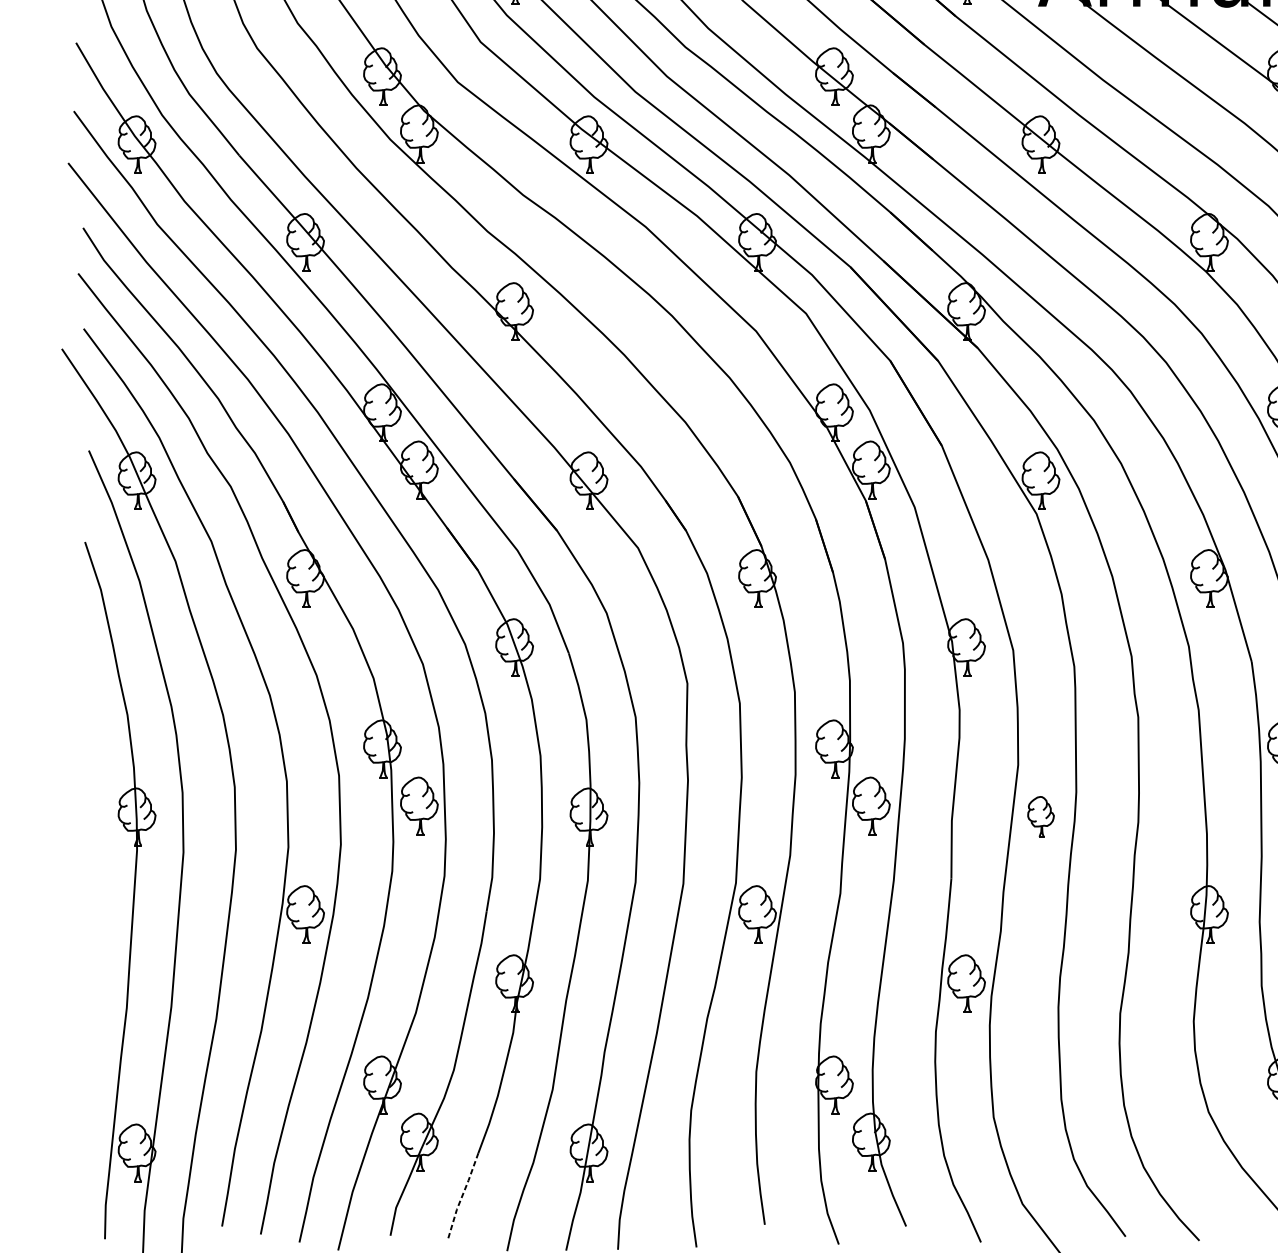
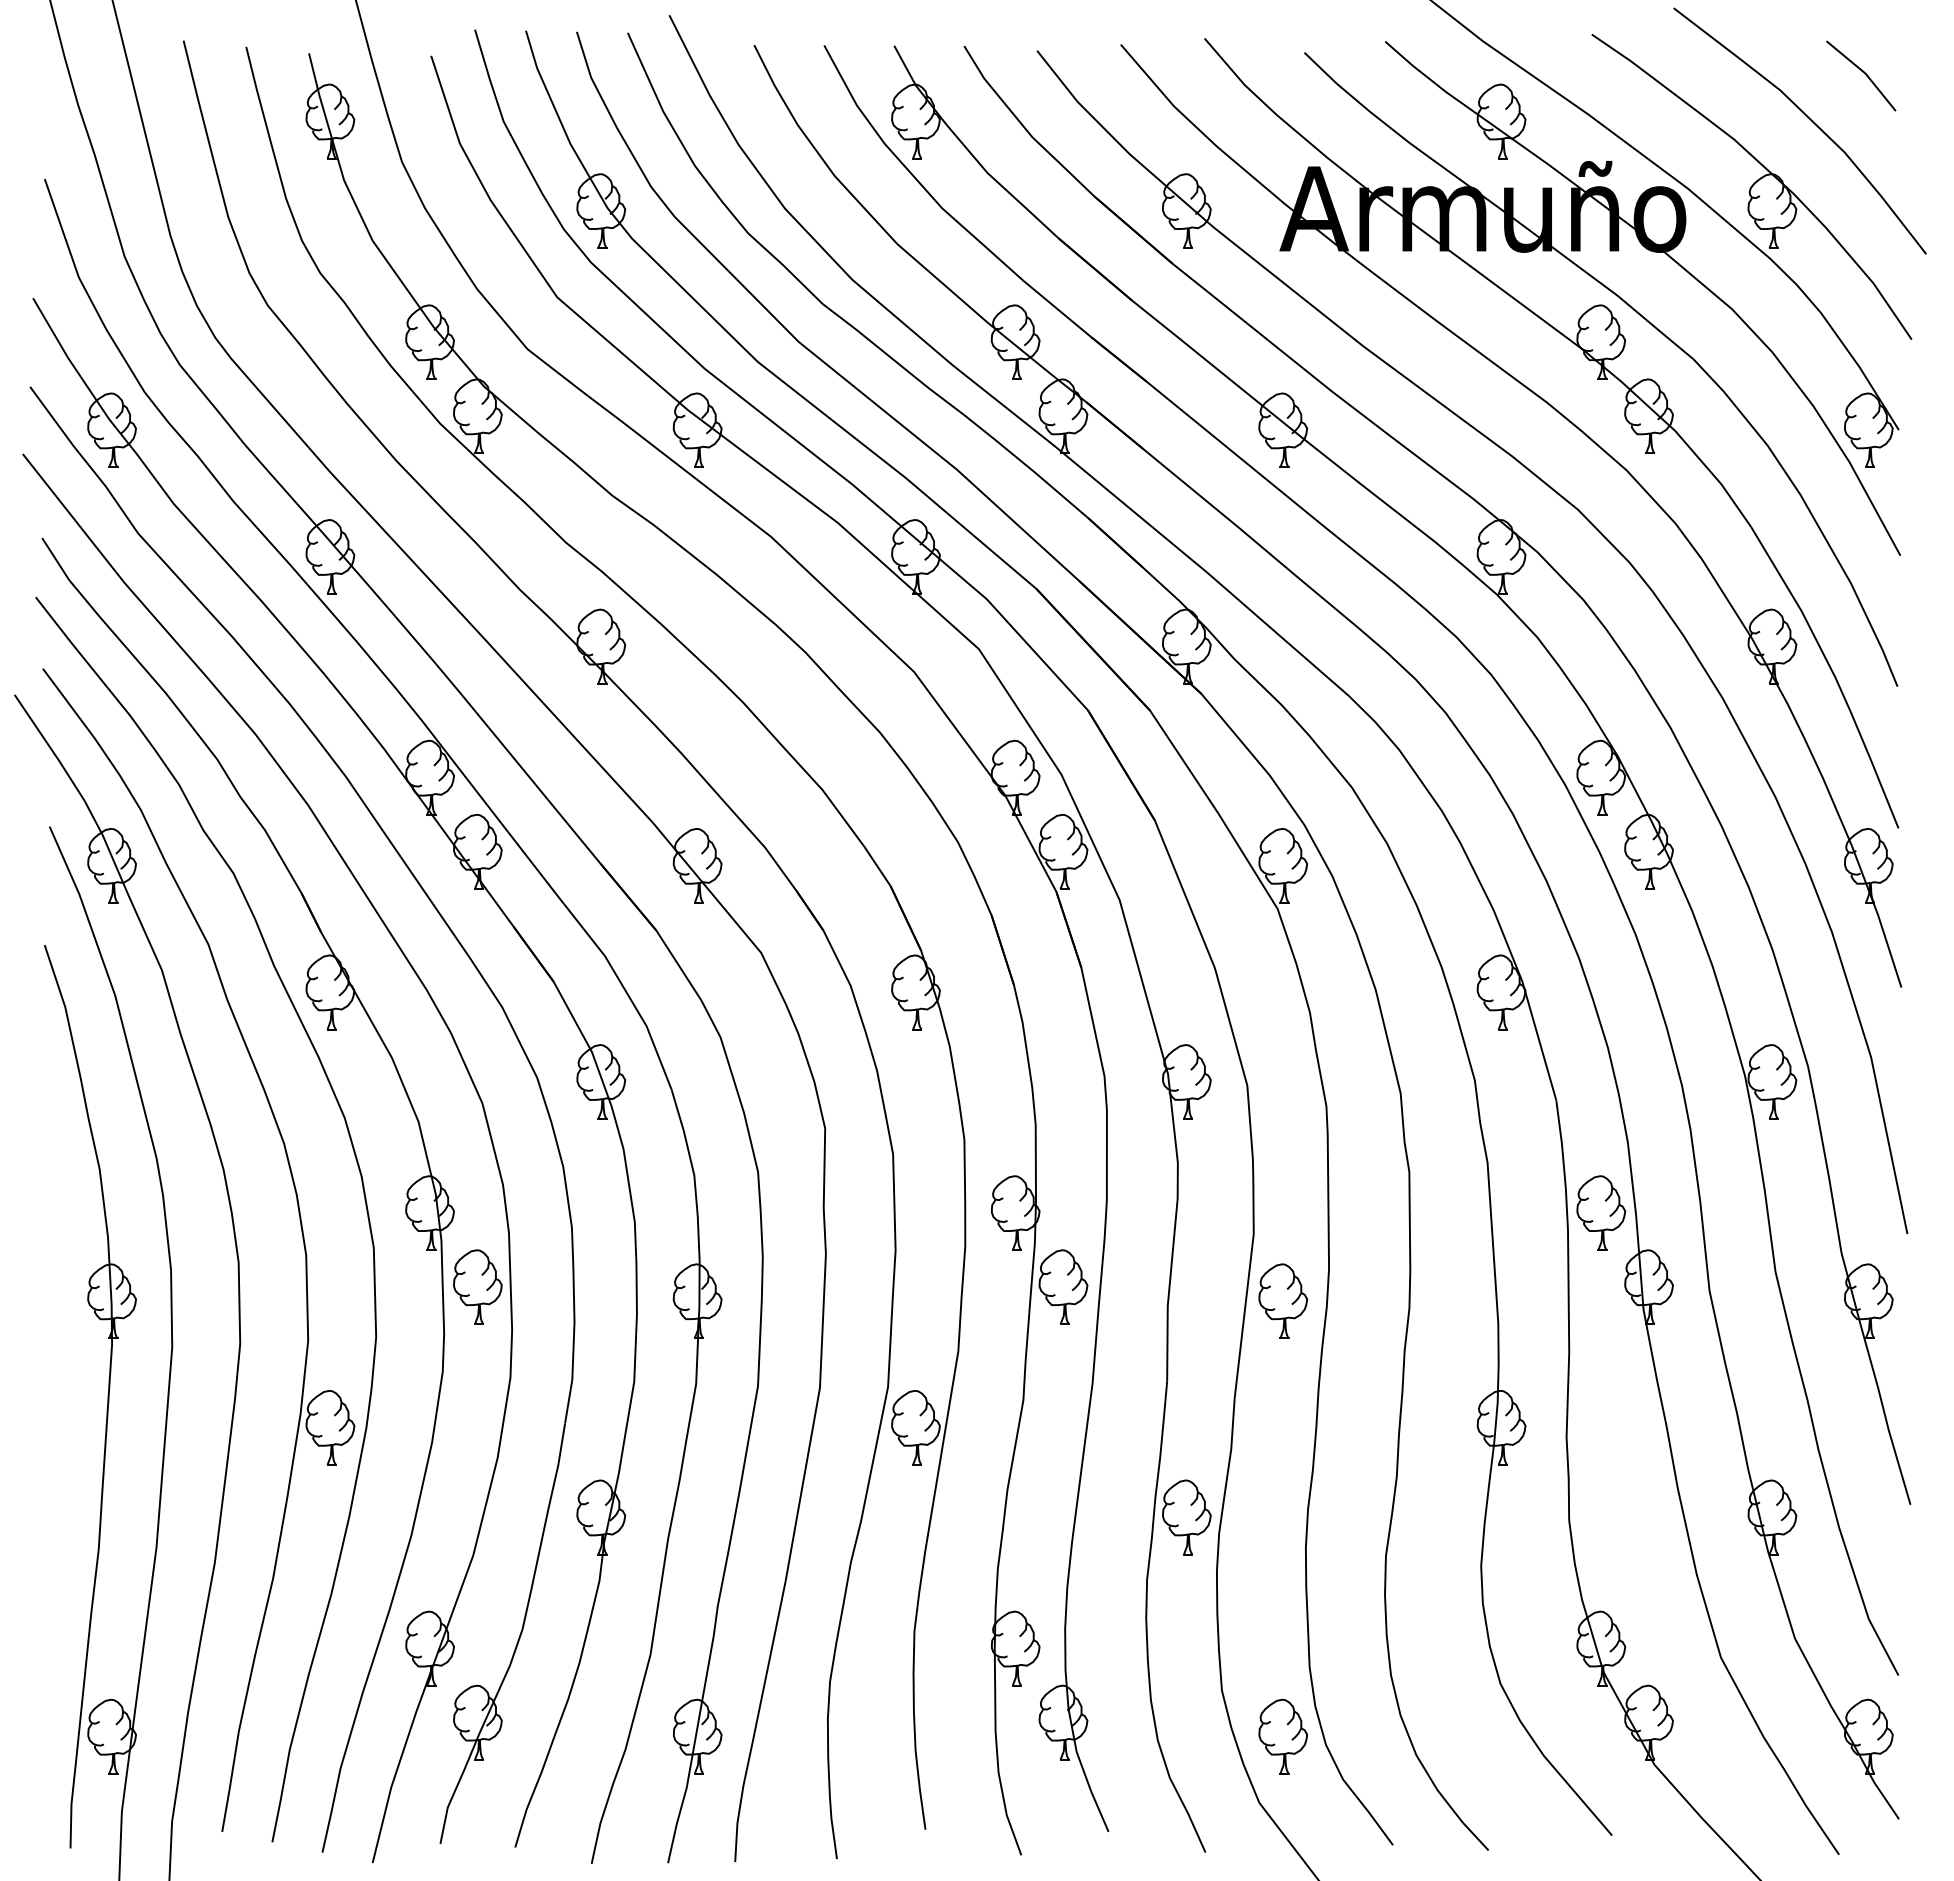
part: (1041, 816) -> (1283, 1300), size x1.43
part: (1040, 1152) -> (1282, 1736), added
line: (462, 1196) -> (533, 1792), dashed -> solid

